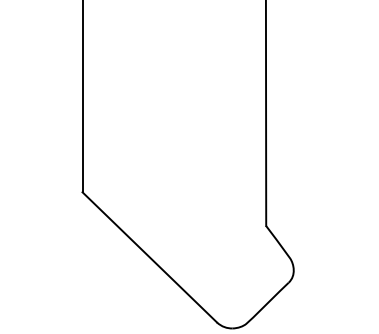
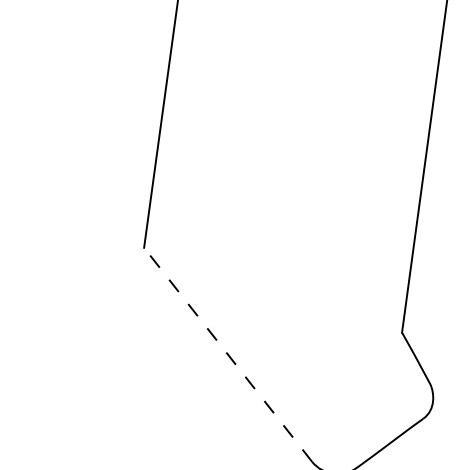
line: (149, 257) -> (227, 354), solid -> dashed

